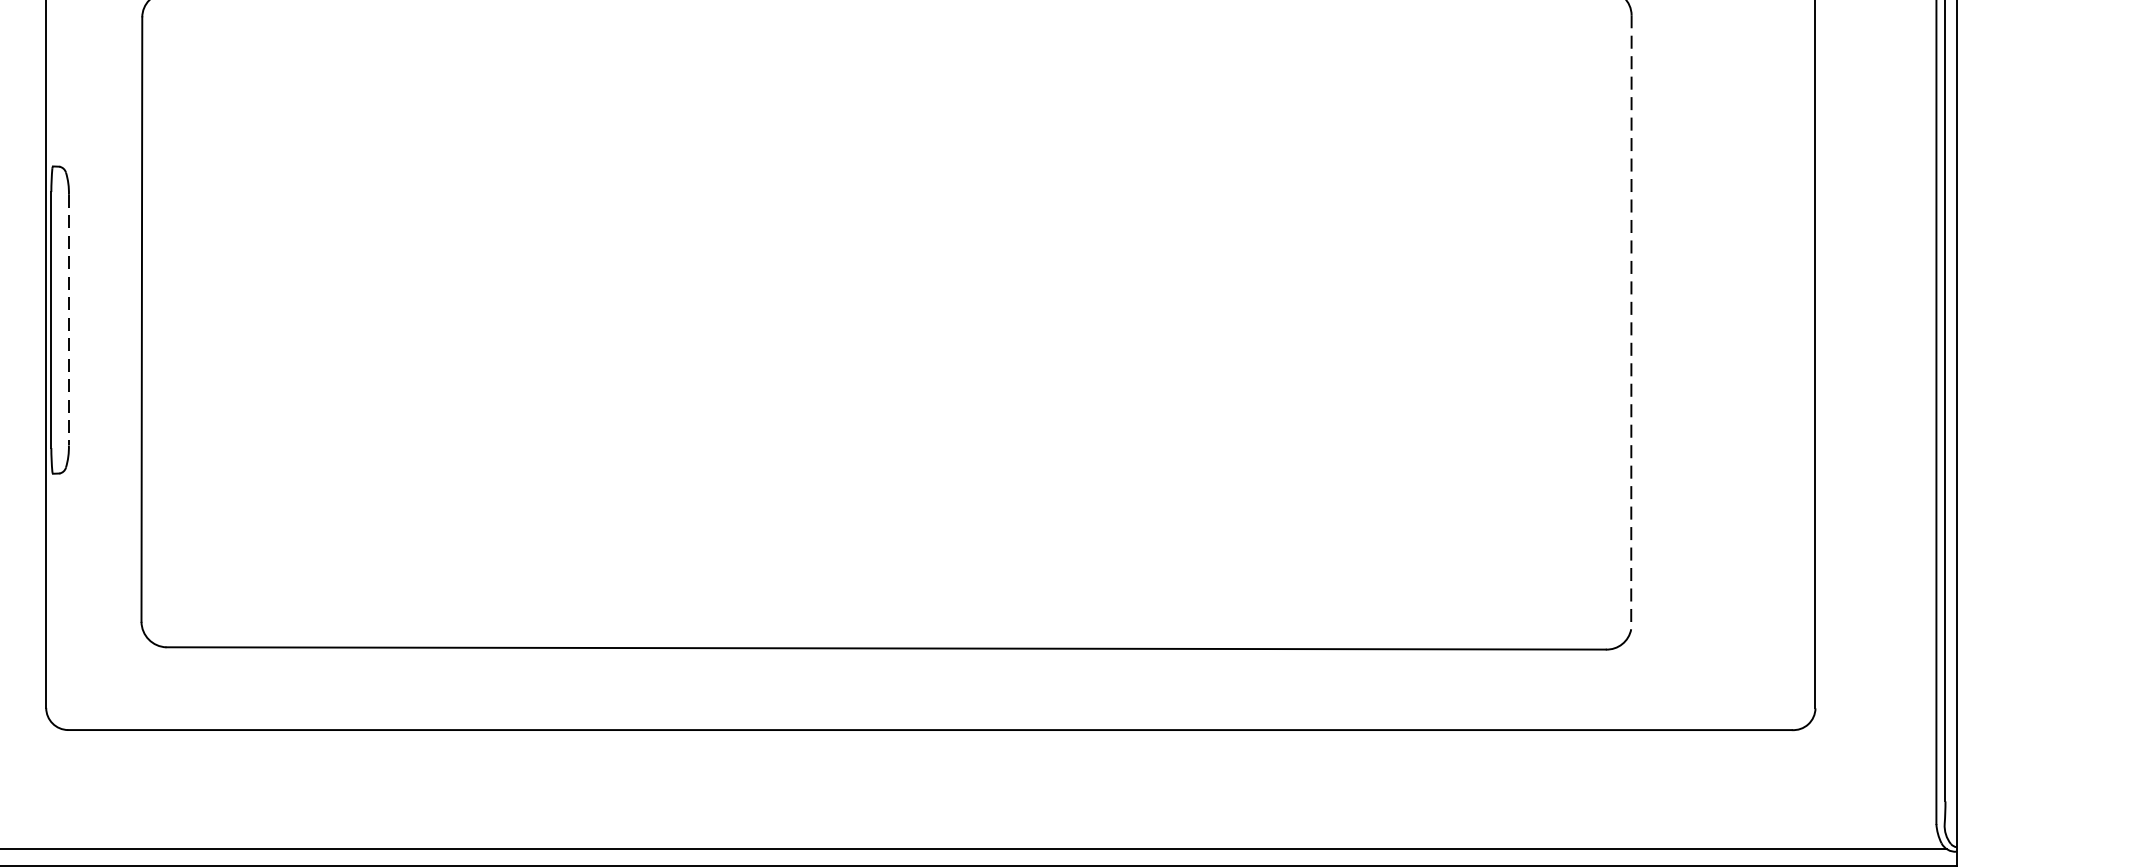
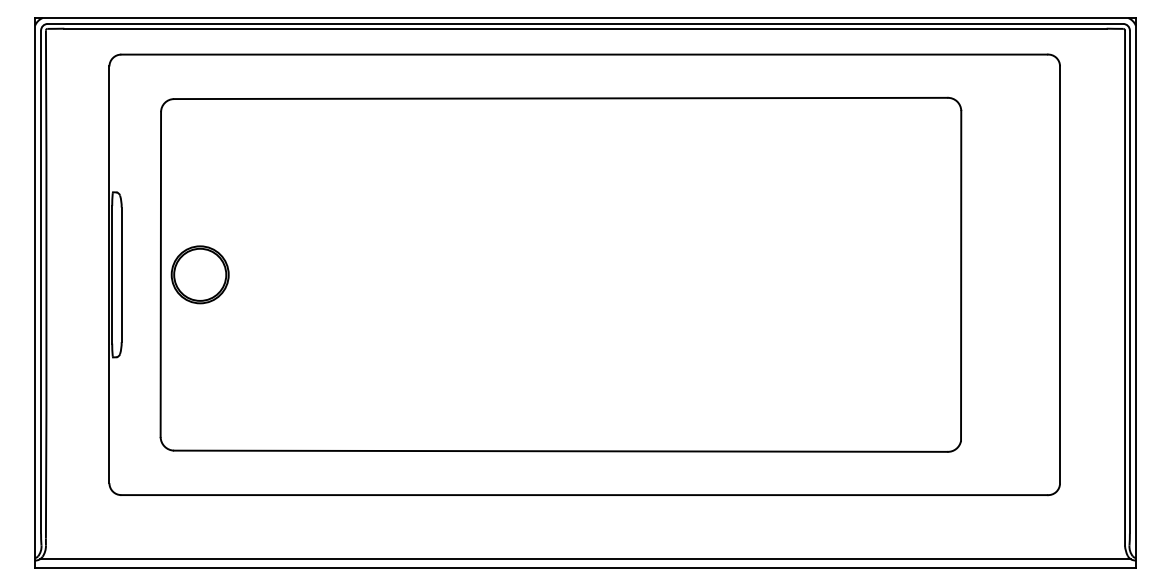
part: (213, 319) -> (199, 274), added
line: (68, 321) -> (121, 275), dashed -> solid
line: (1632, 321) -> (961, 275), dashed -> solid

